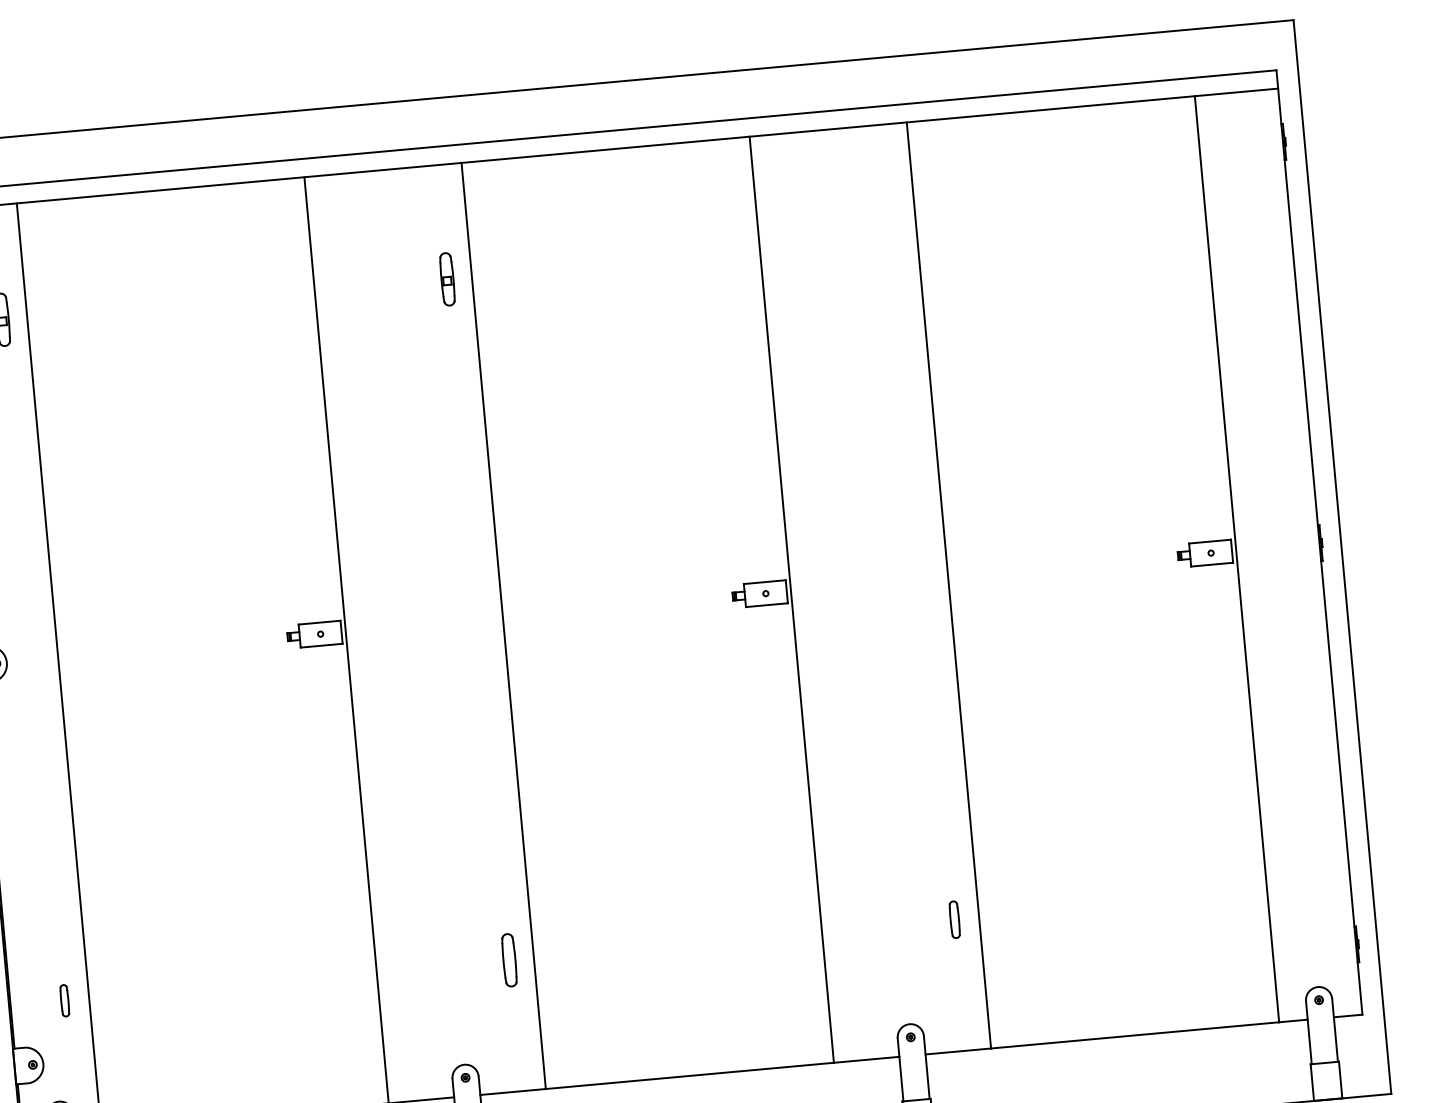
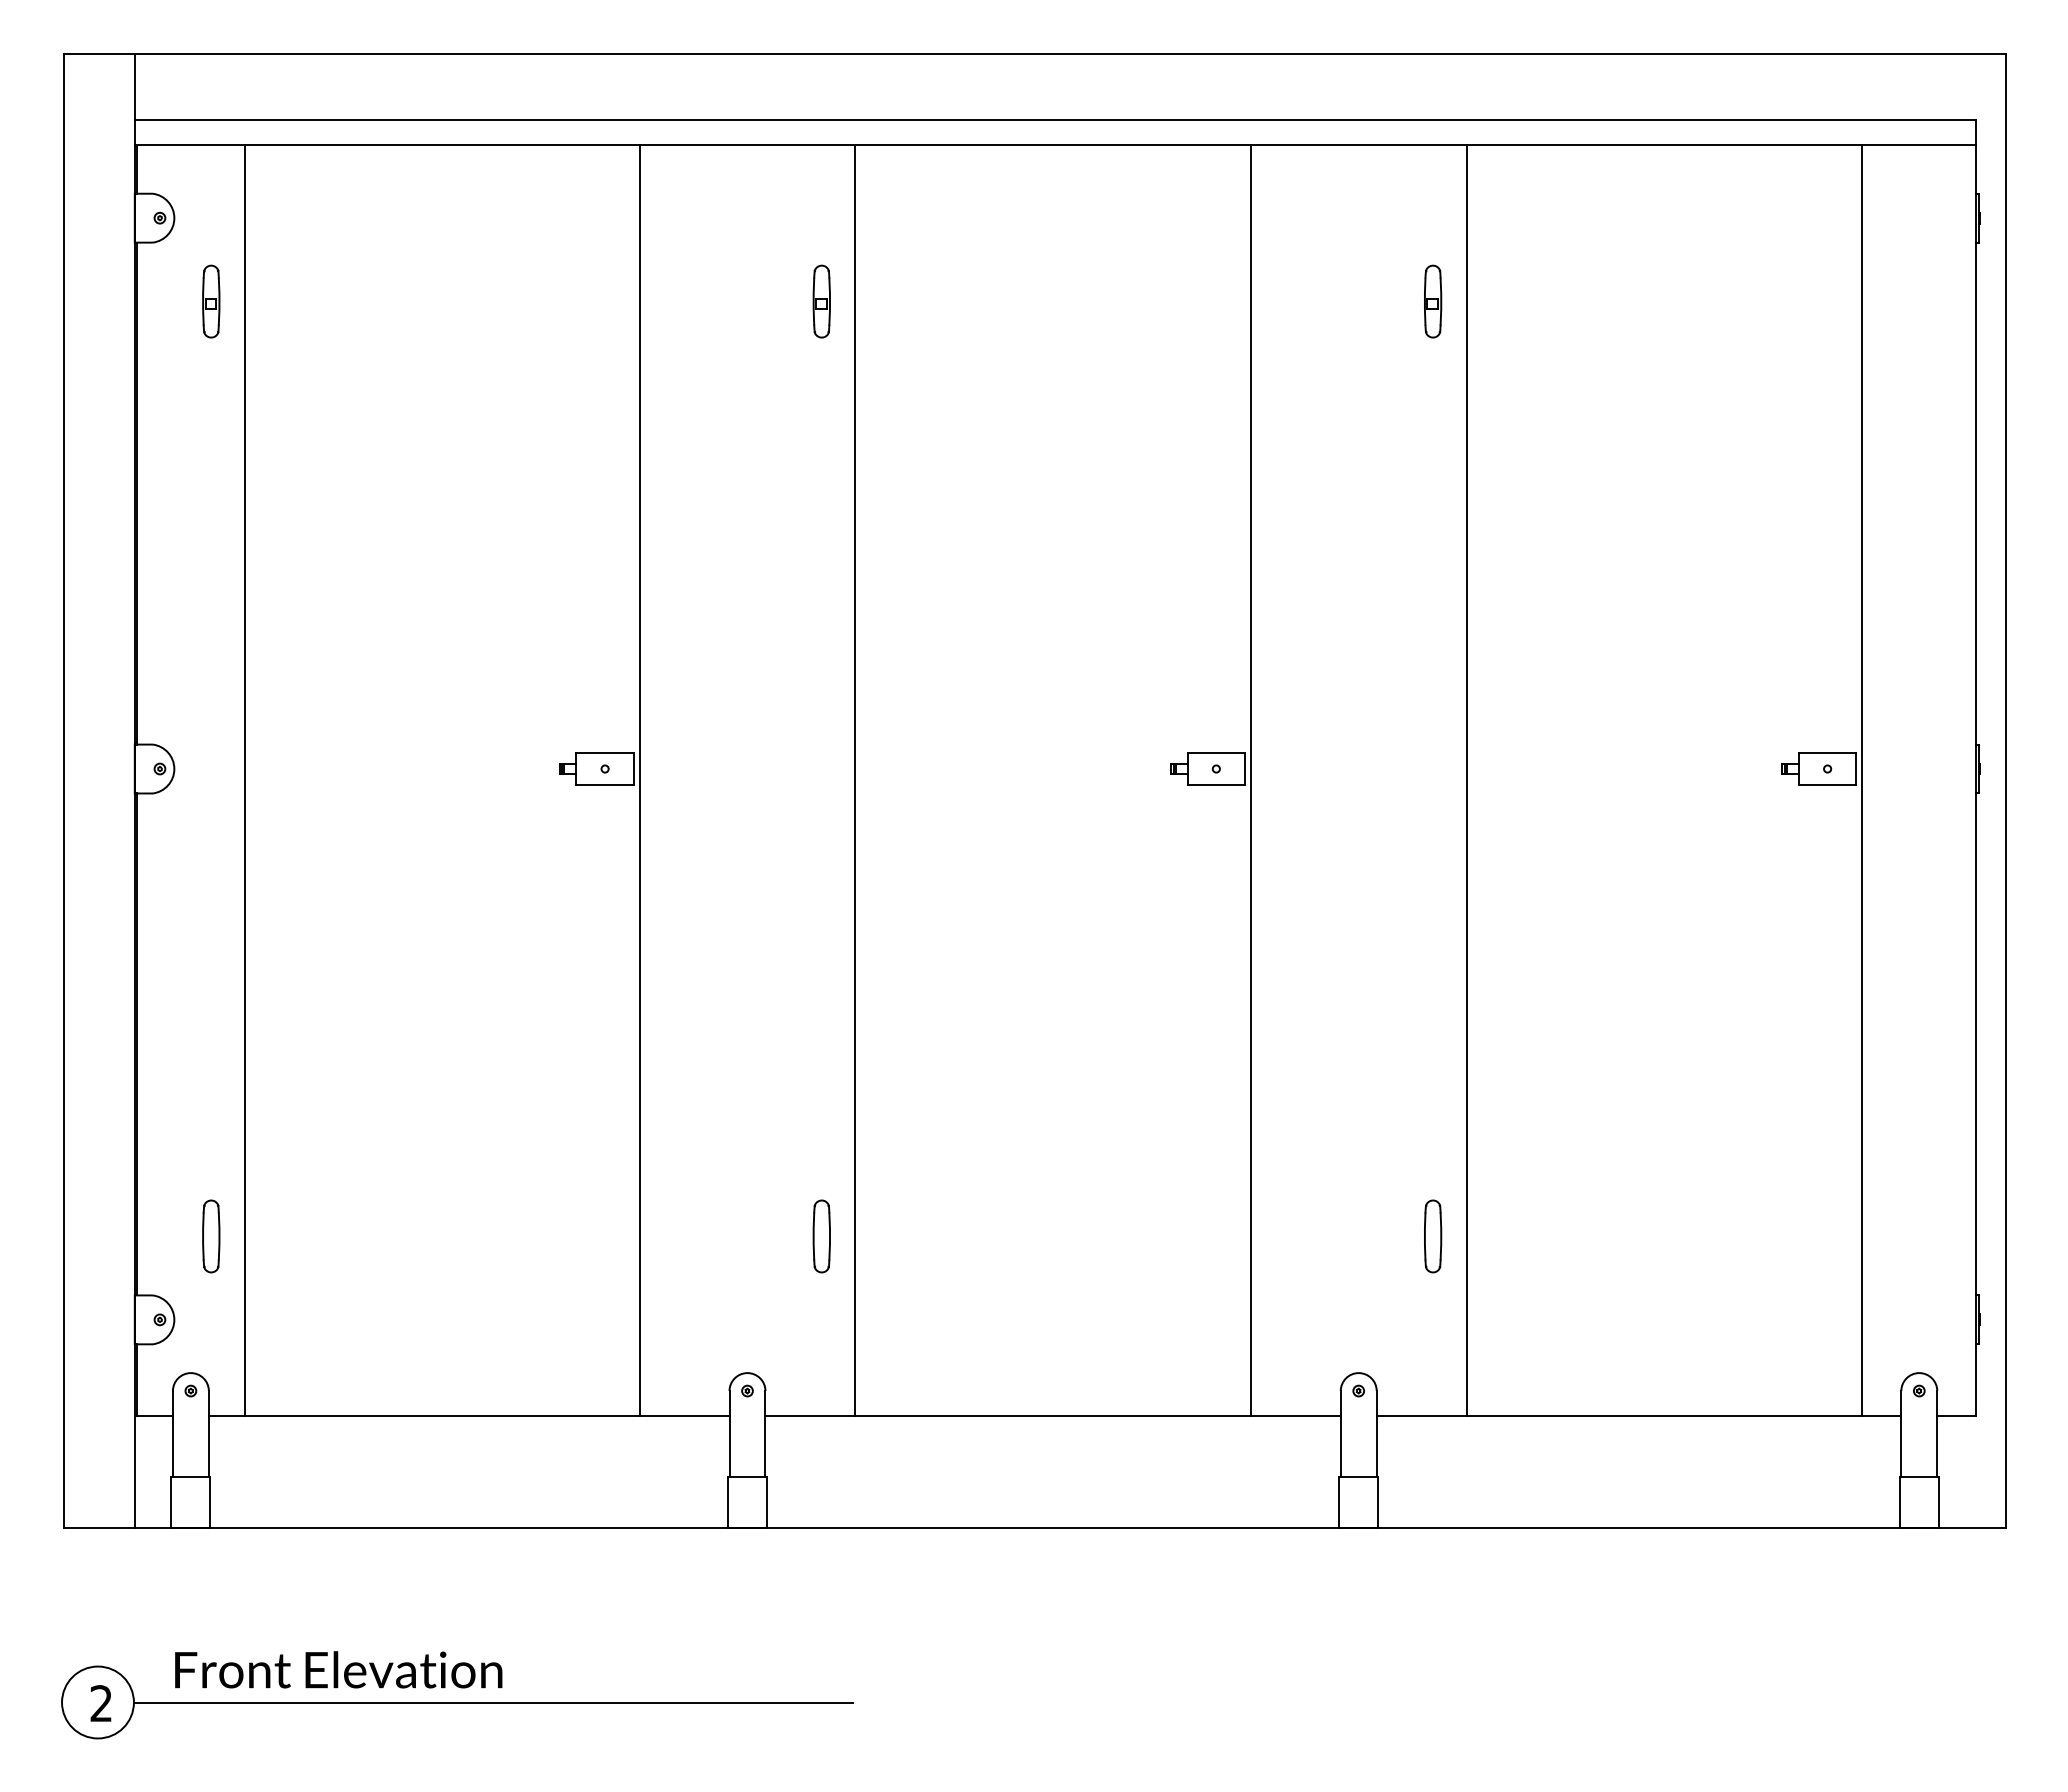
part: (893, 238) -> (1433, 301), added
part: (955, 919) -> (1433, 1236), size x1.43
part: (64, 1000) -> (211, 1236), size x1.67

